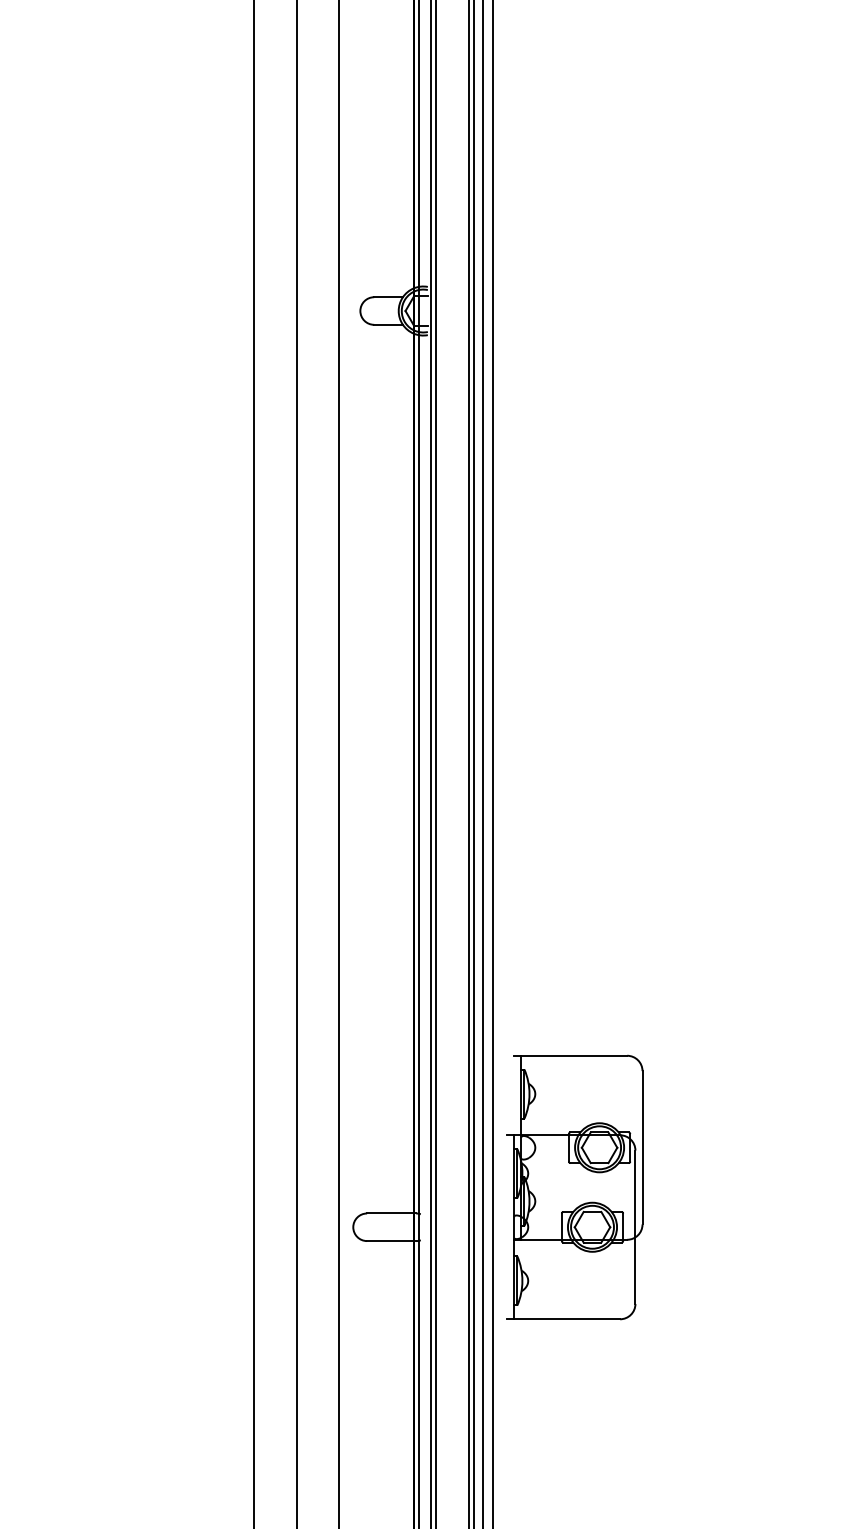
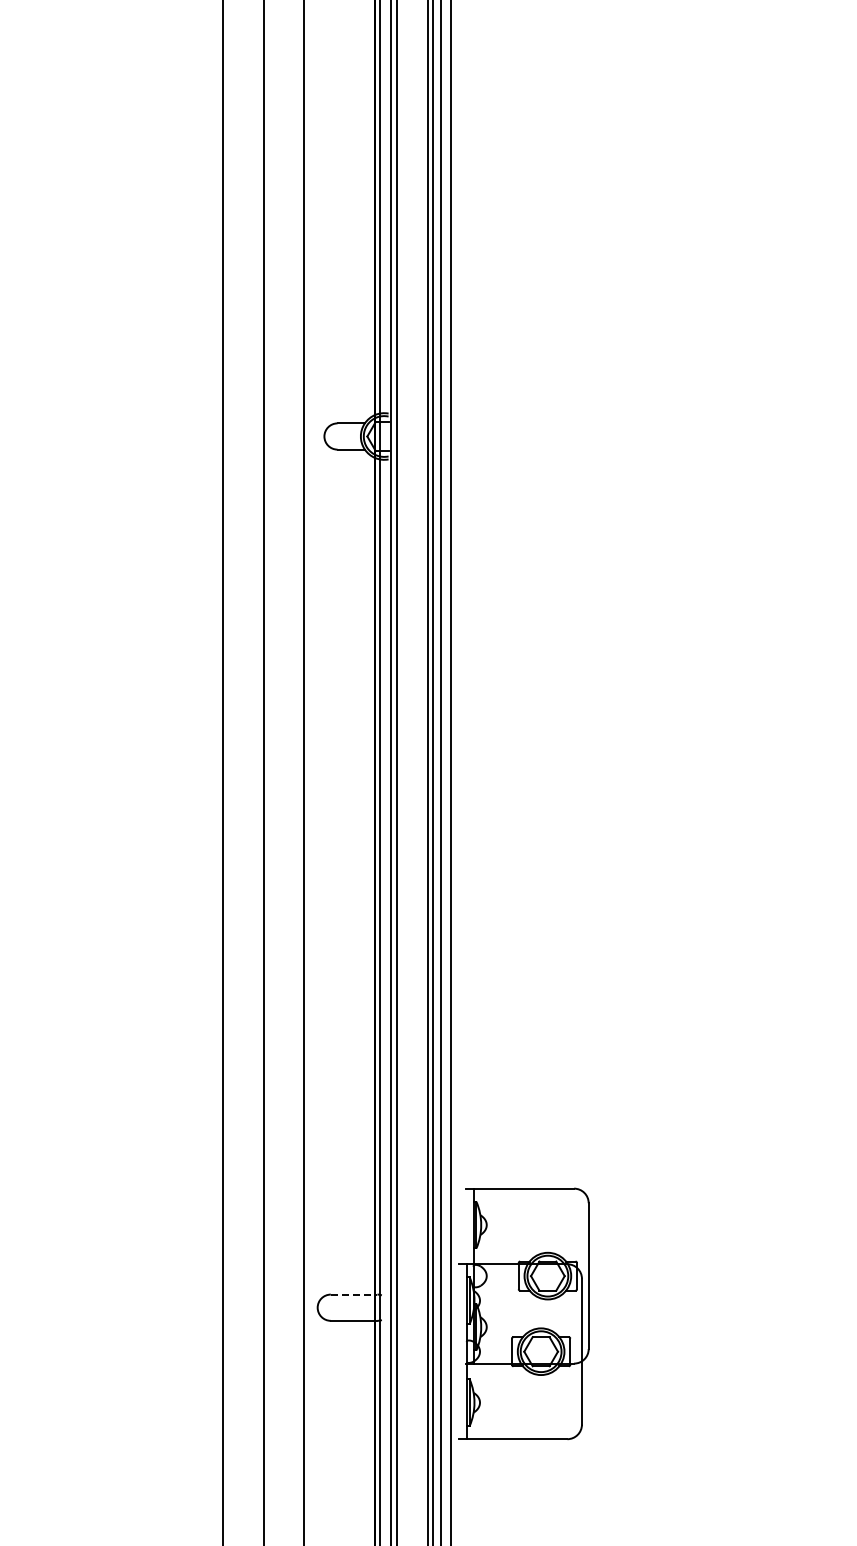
part: (575, 1187) -> (524, 1313), moved
line: (392, 1213) -> (354, 1294), solid -> dashed

